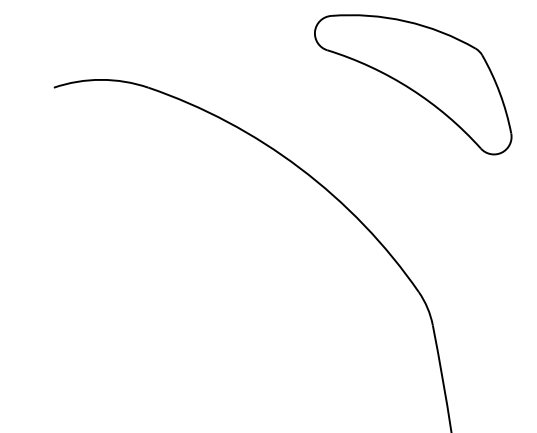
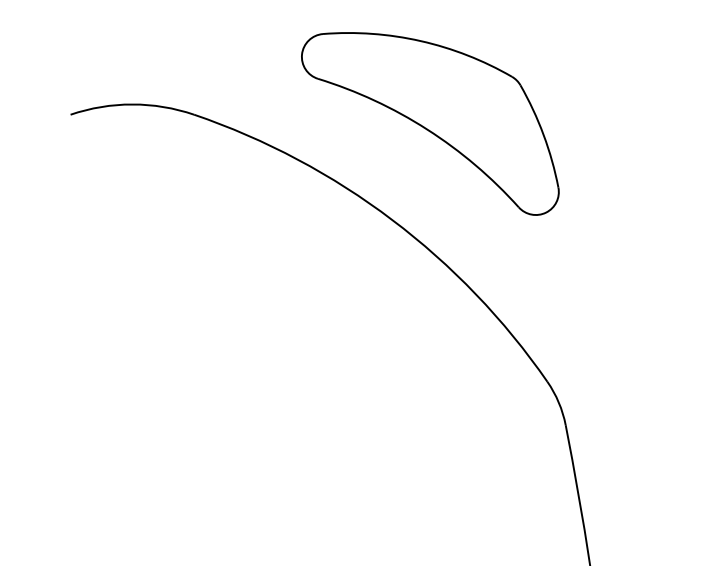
part: (413, 84) -> (430, 123), moved

